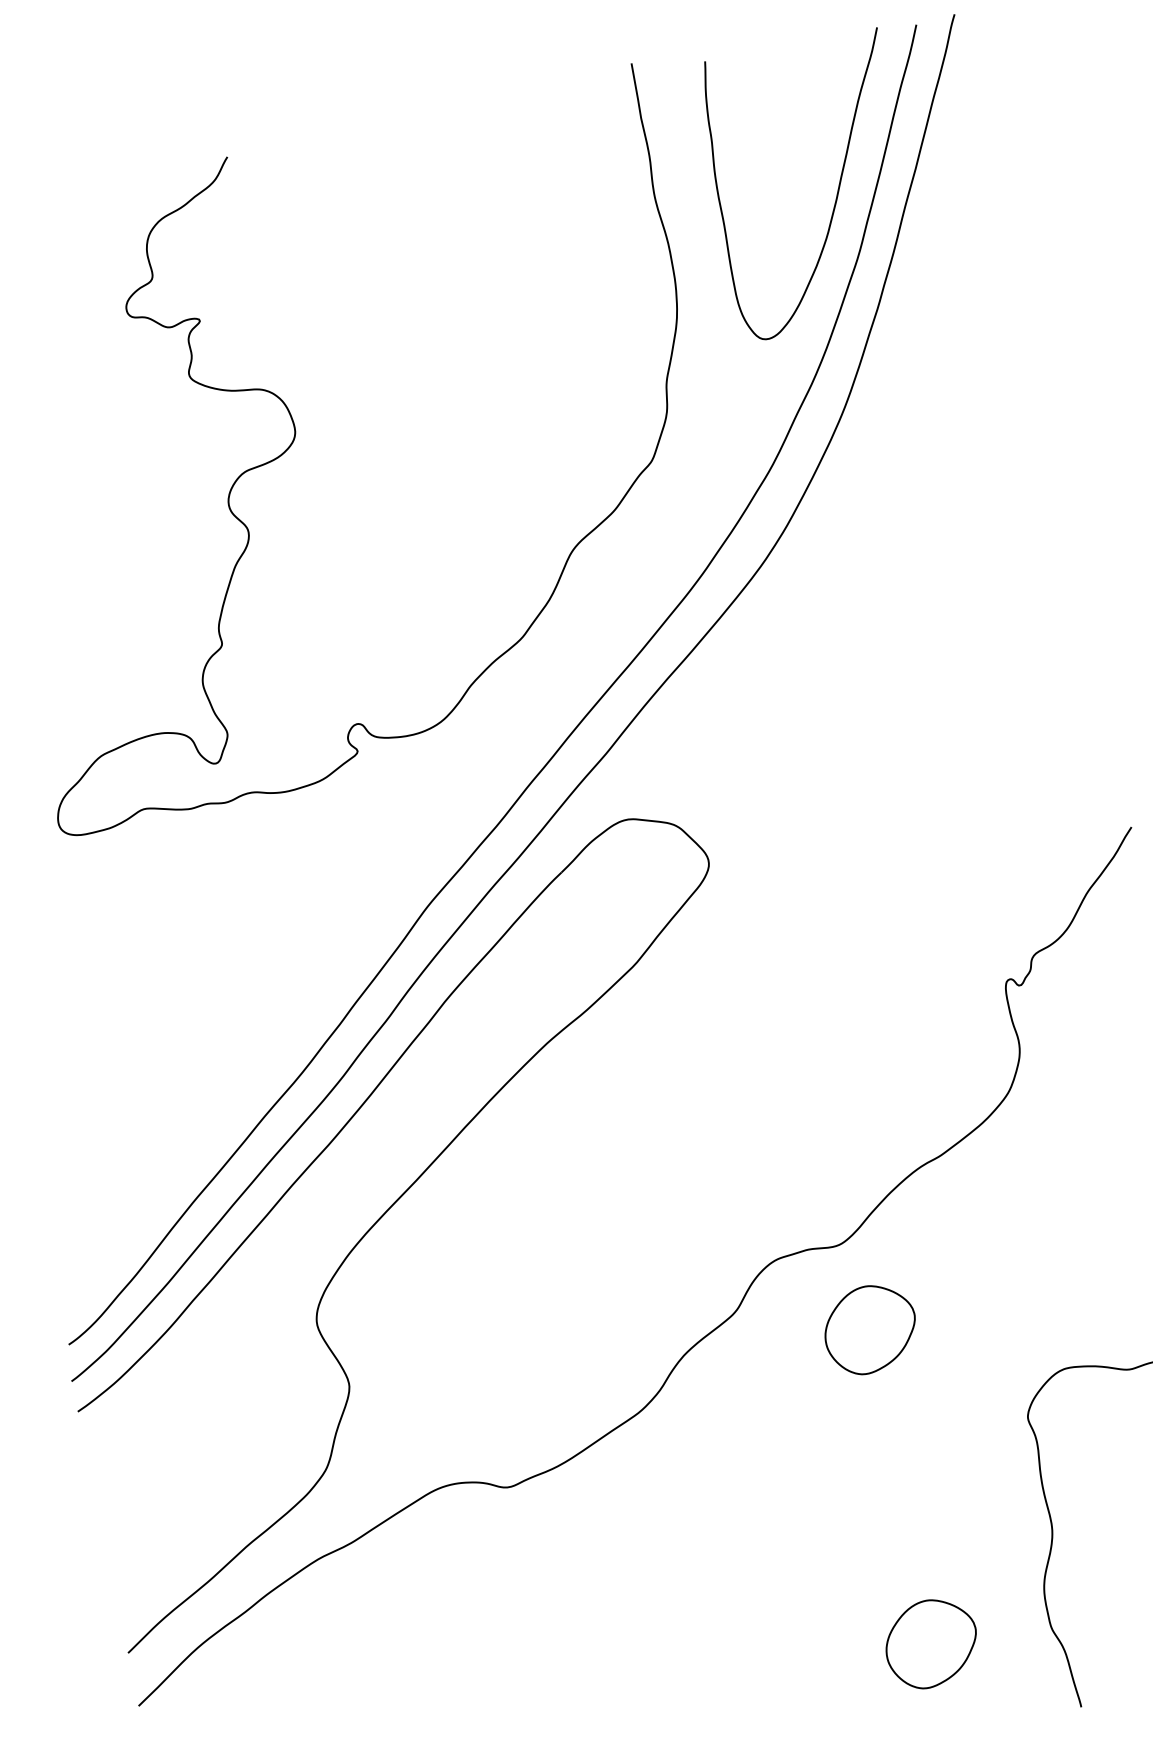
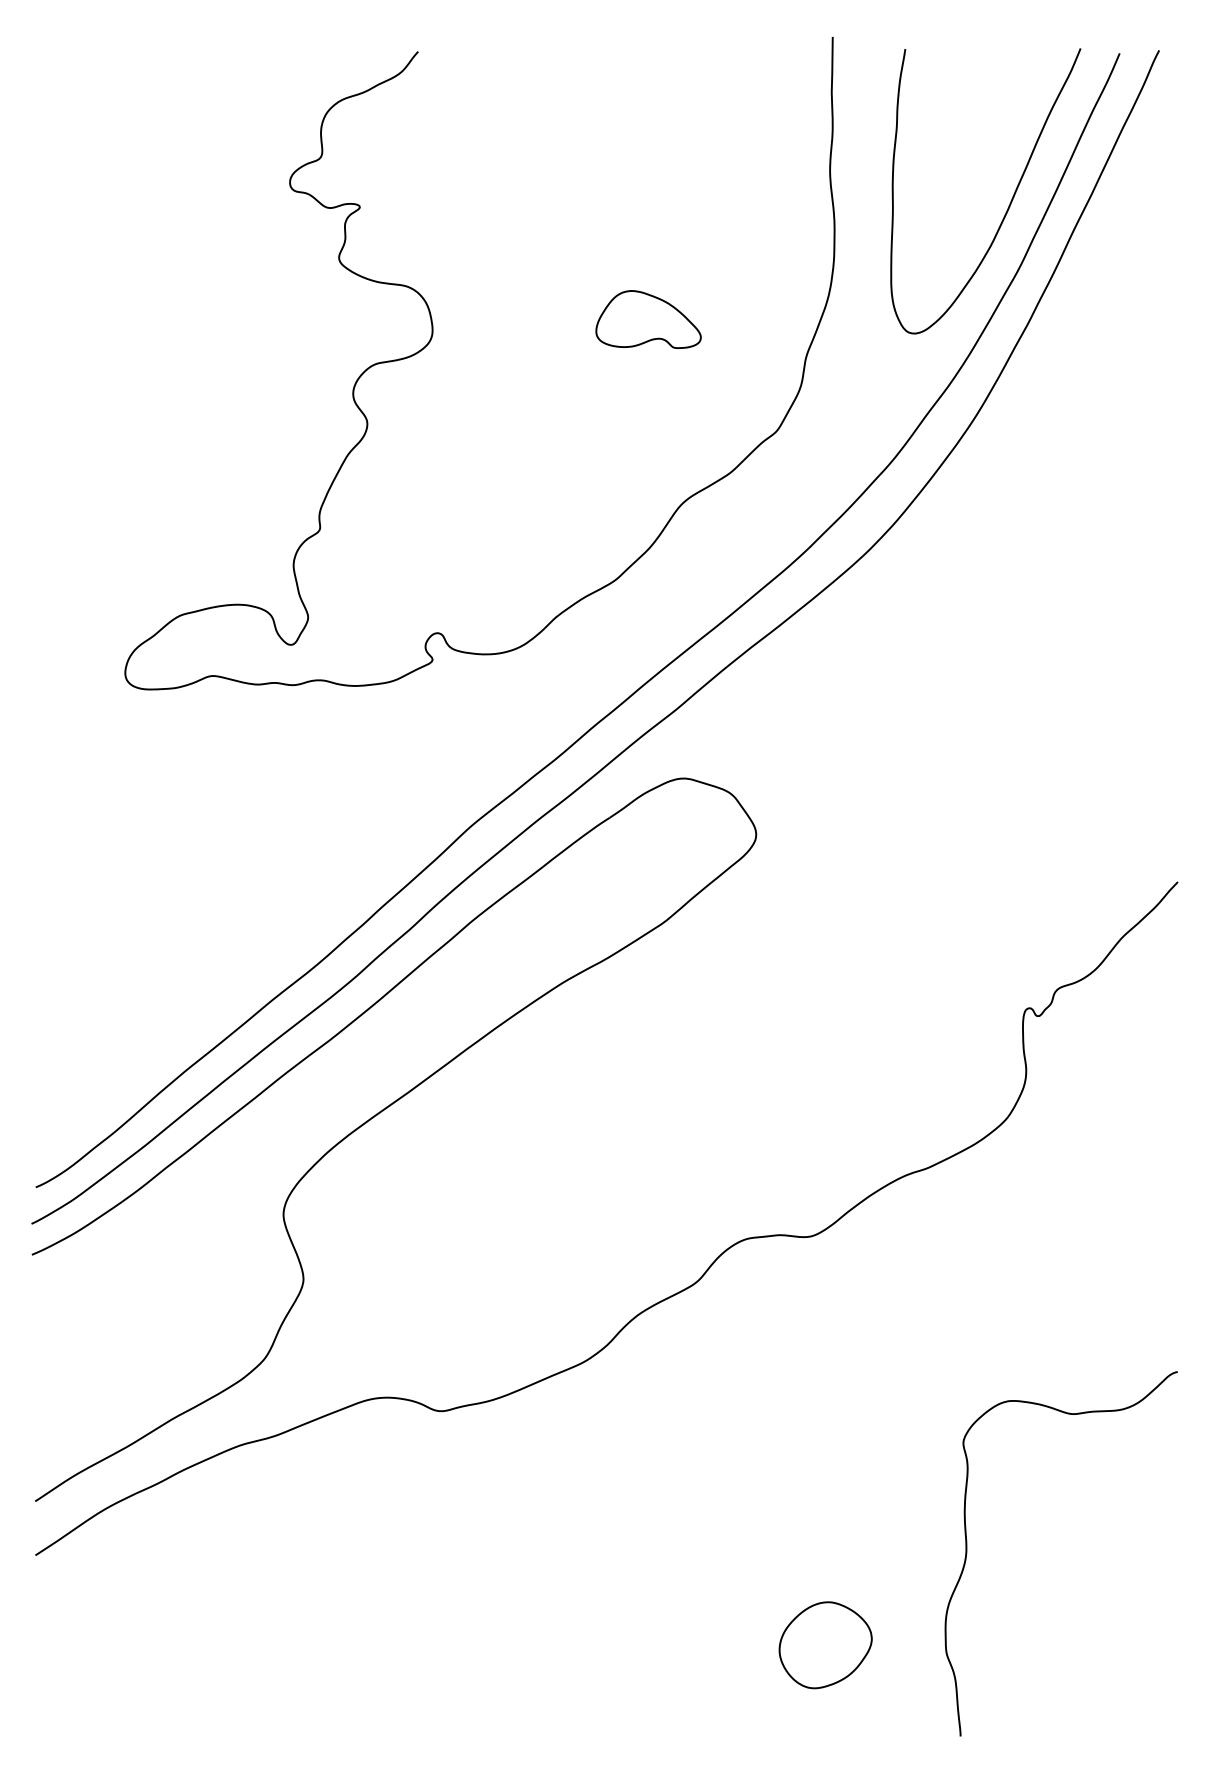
part: (504, 375) -> (648, 319), added
part: (870, 1329) -> (825, 1325), removed

